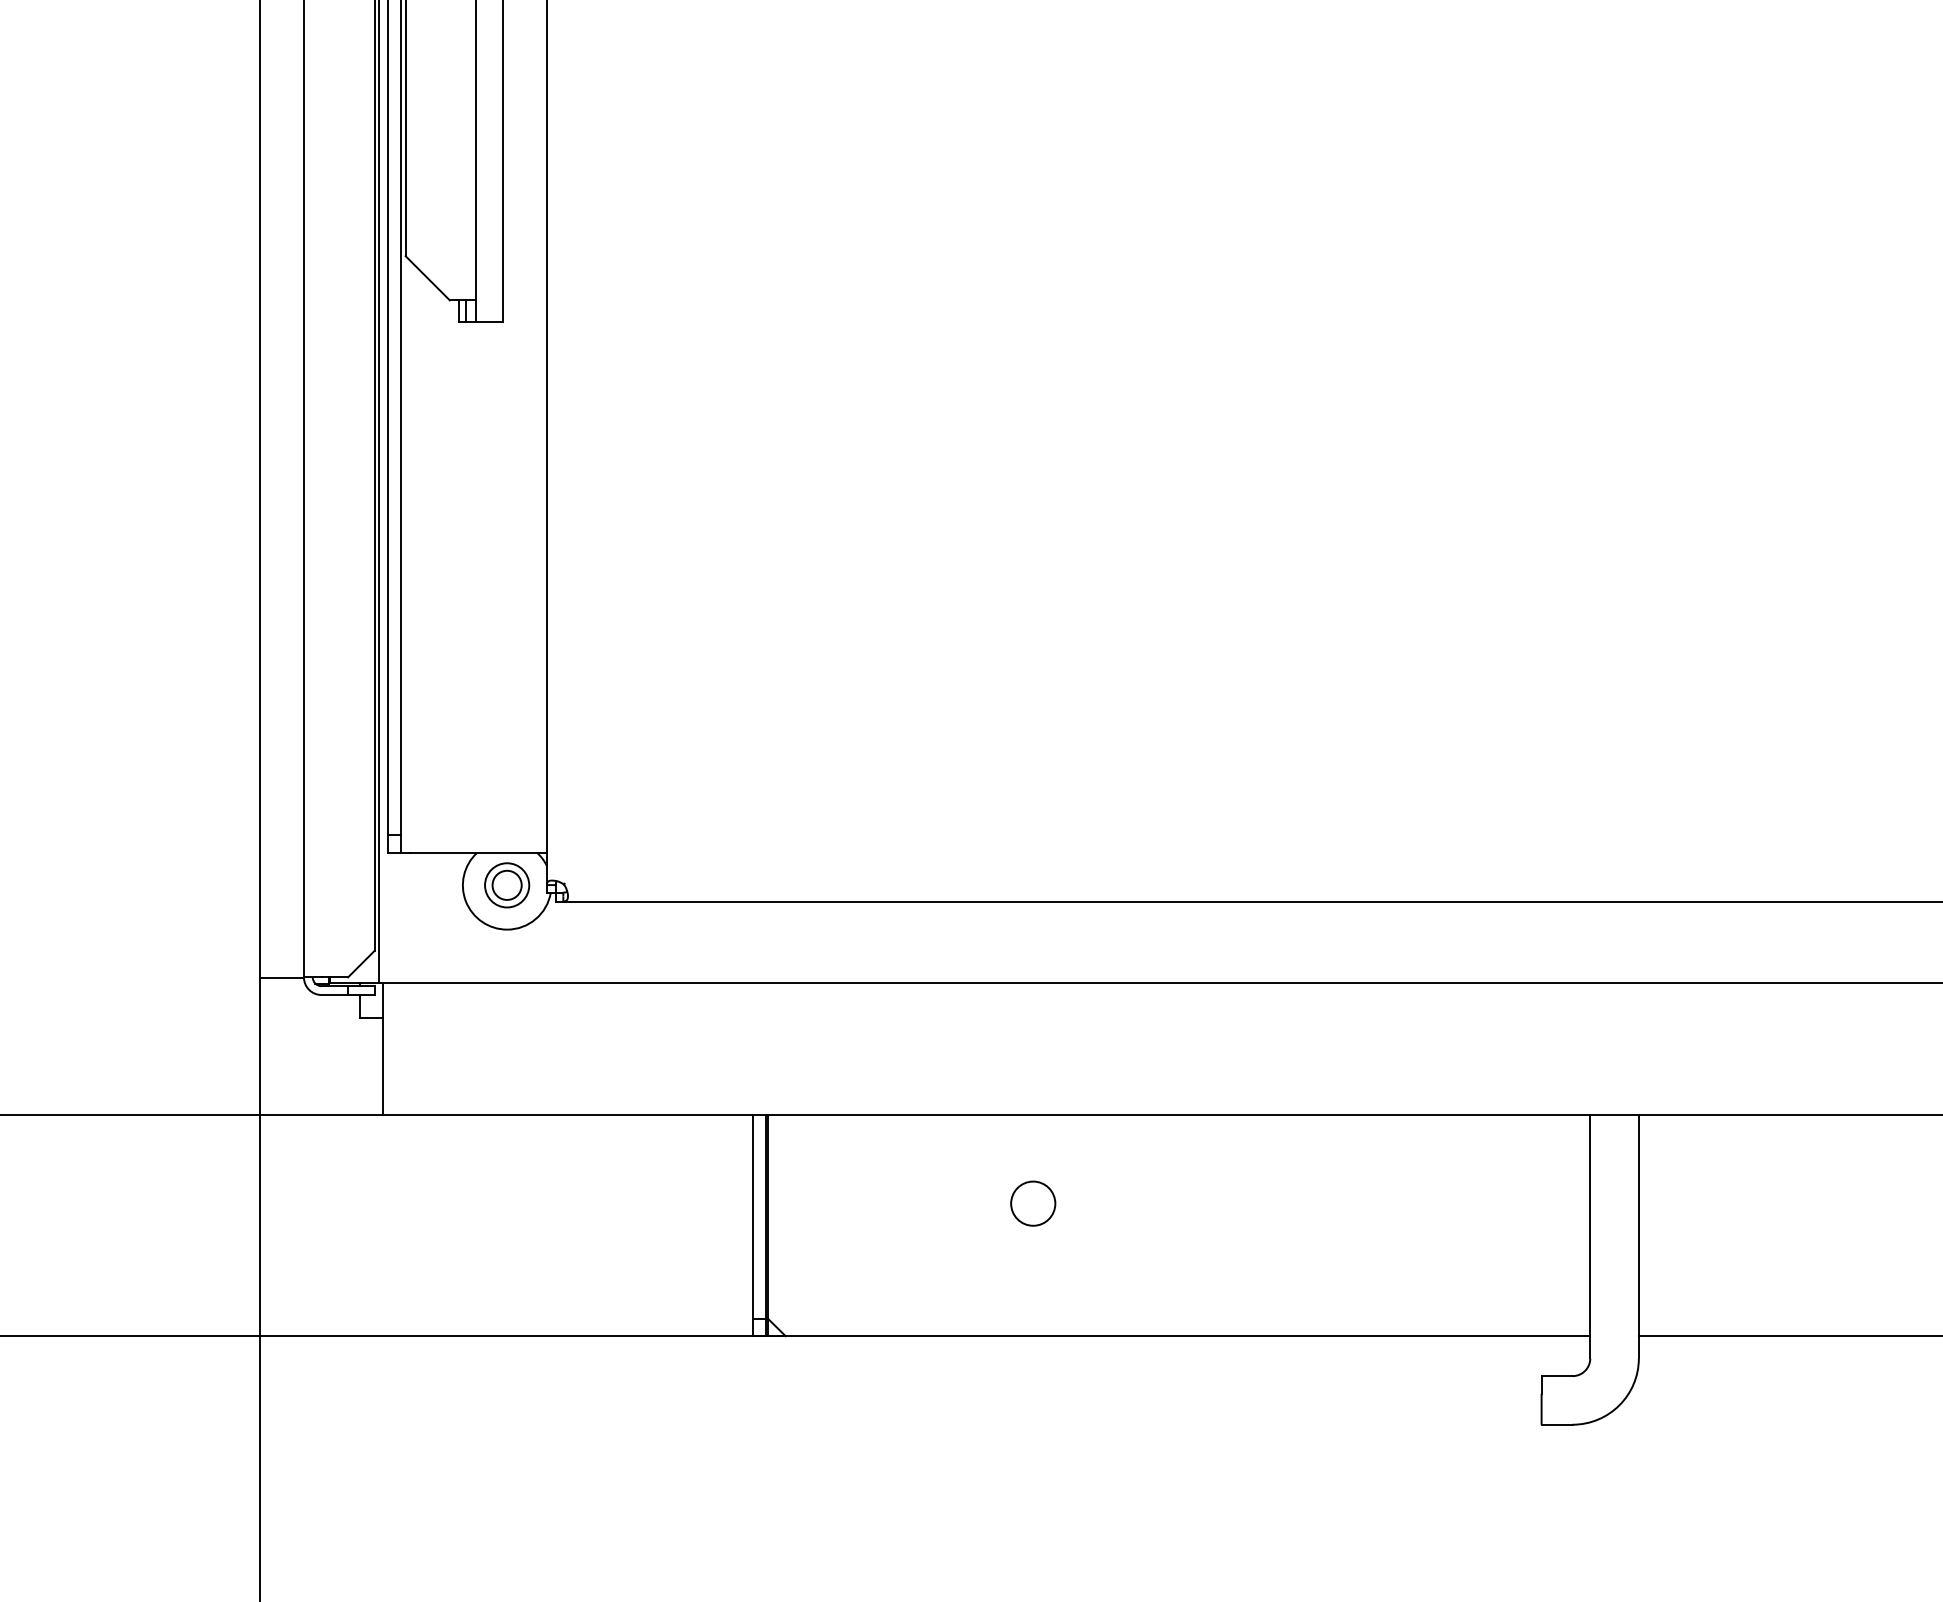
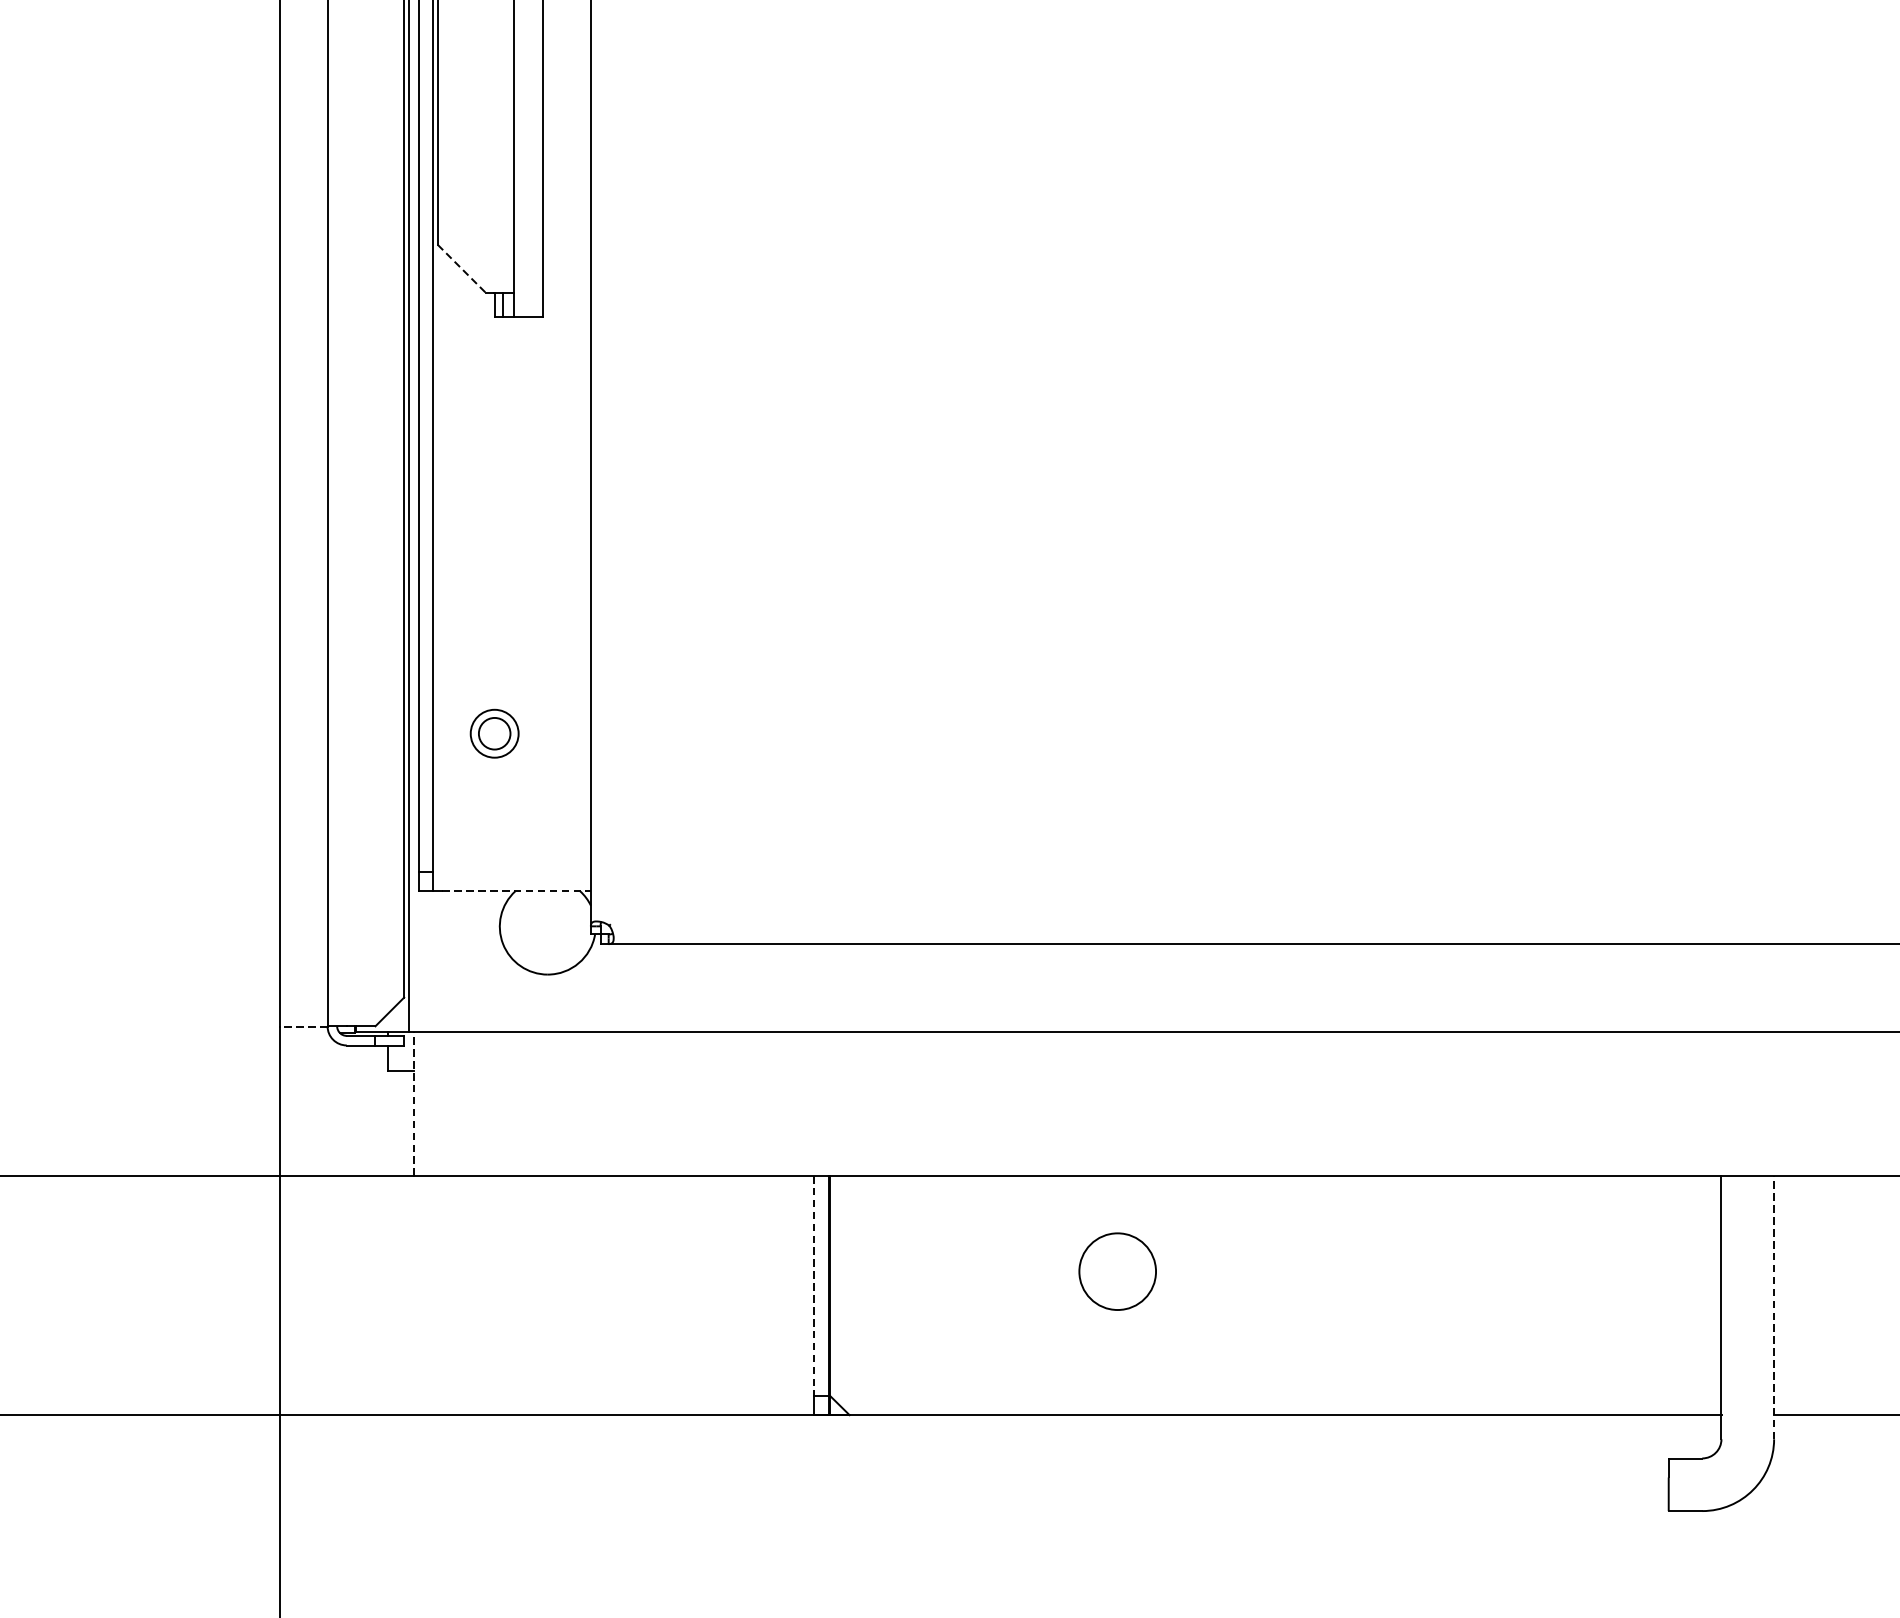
line: (428, 278) -> (462, 269), solid -> dashed
line: (478, 852) -> (516, 891), solid -> dashed
part: (507, 885) -> (495, 733), moved
line: (281, 977) -> (303, 1026), solid -> dashed
line: (383, 1048) -> (413, 1103), solid -> dashed
circle: (1033, 1203) -> (1118, 1271), size x1.6
line: (753, 1217) -> (814, 1286), solid -> dashed
line: (1638, 1236) -> (1773, 1307), solid -> dashed

